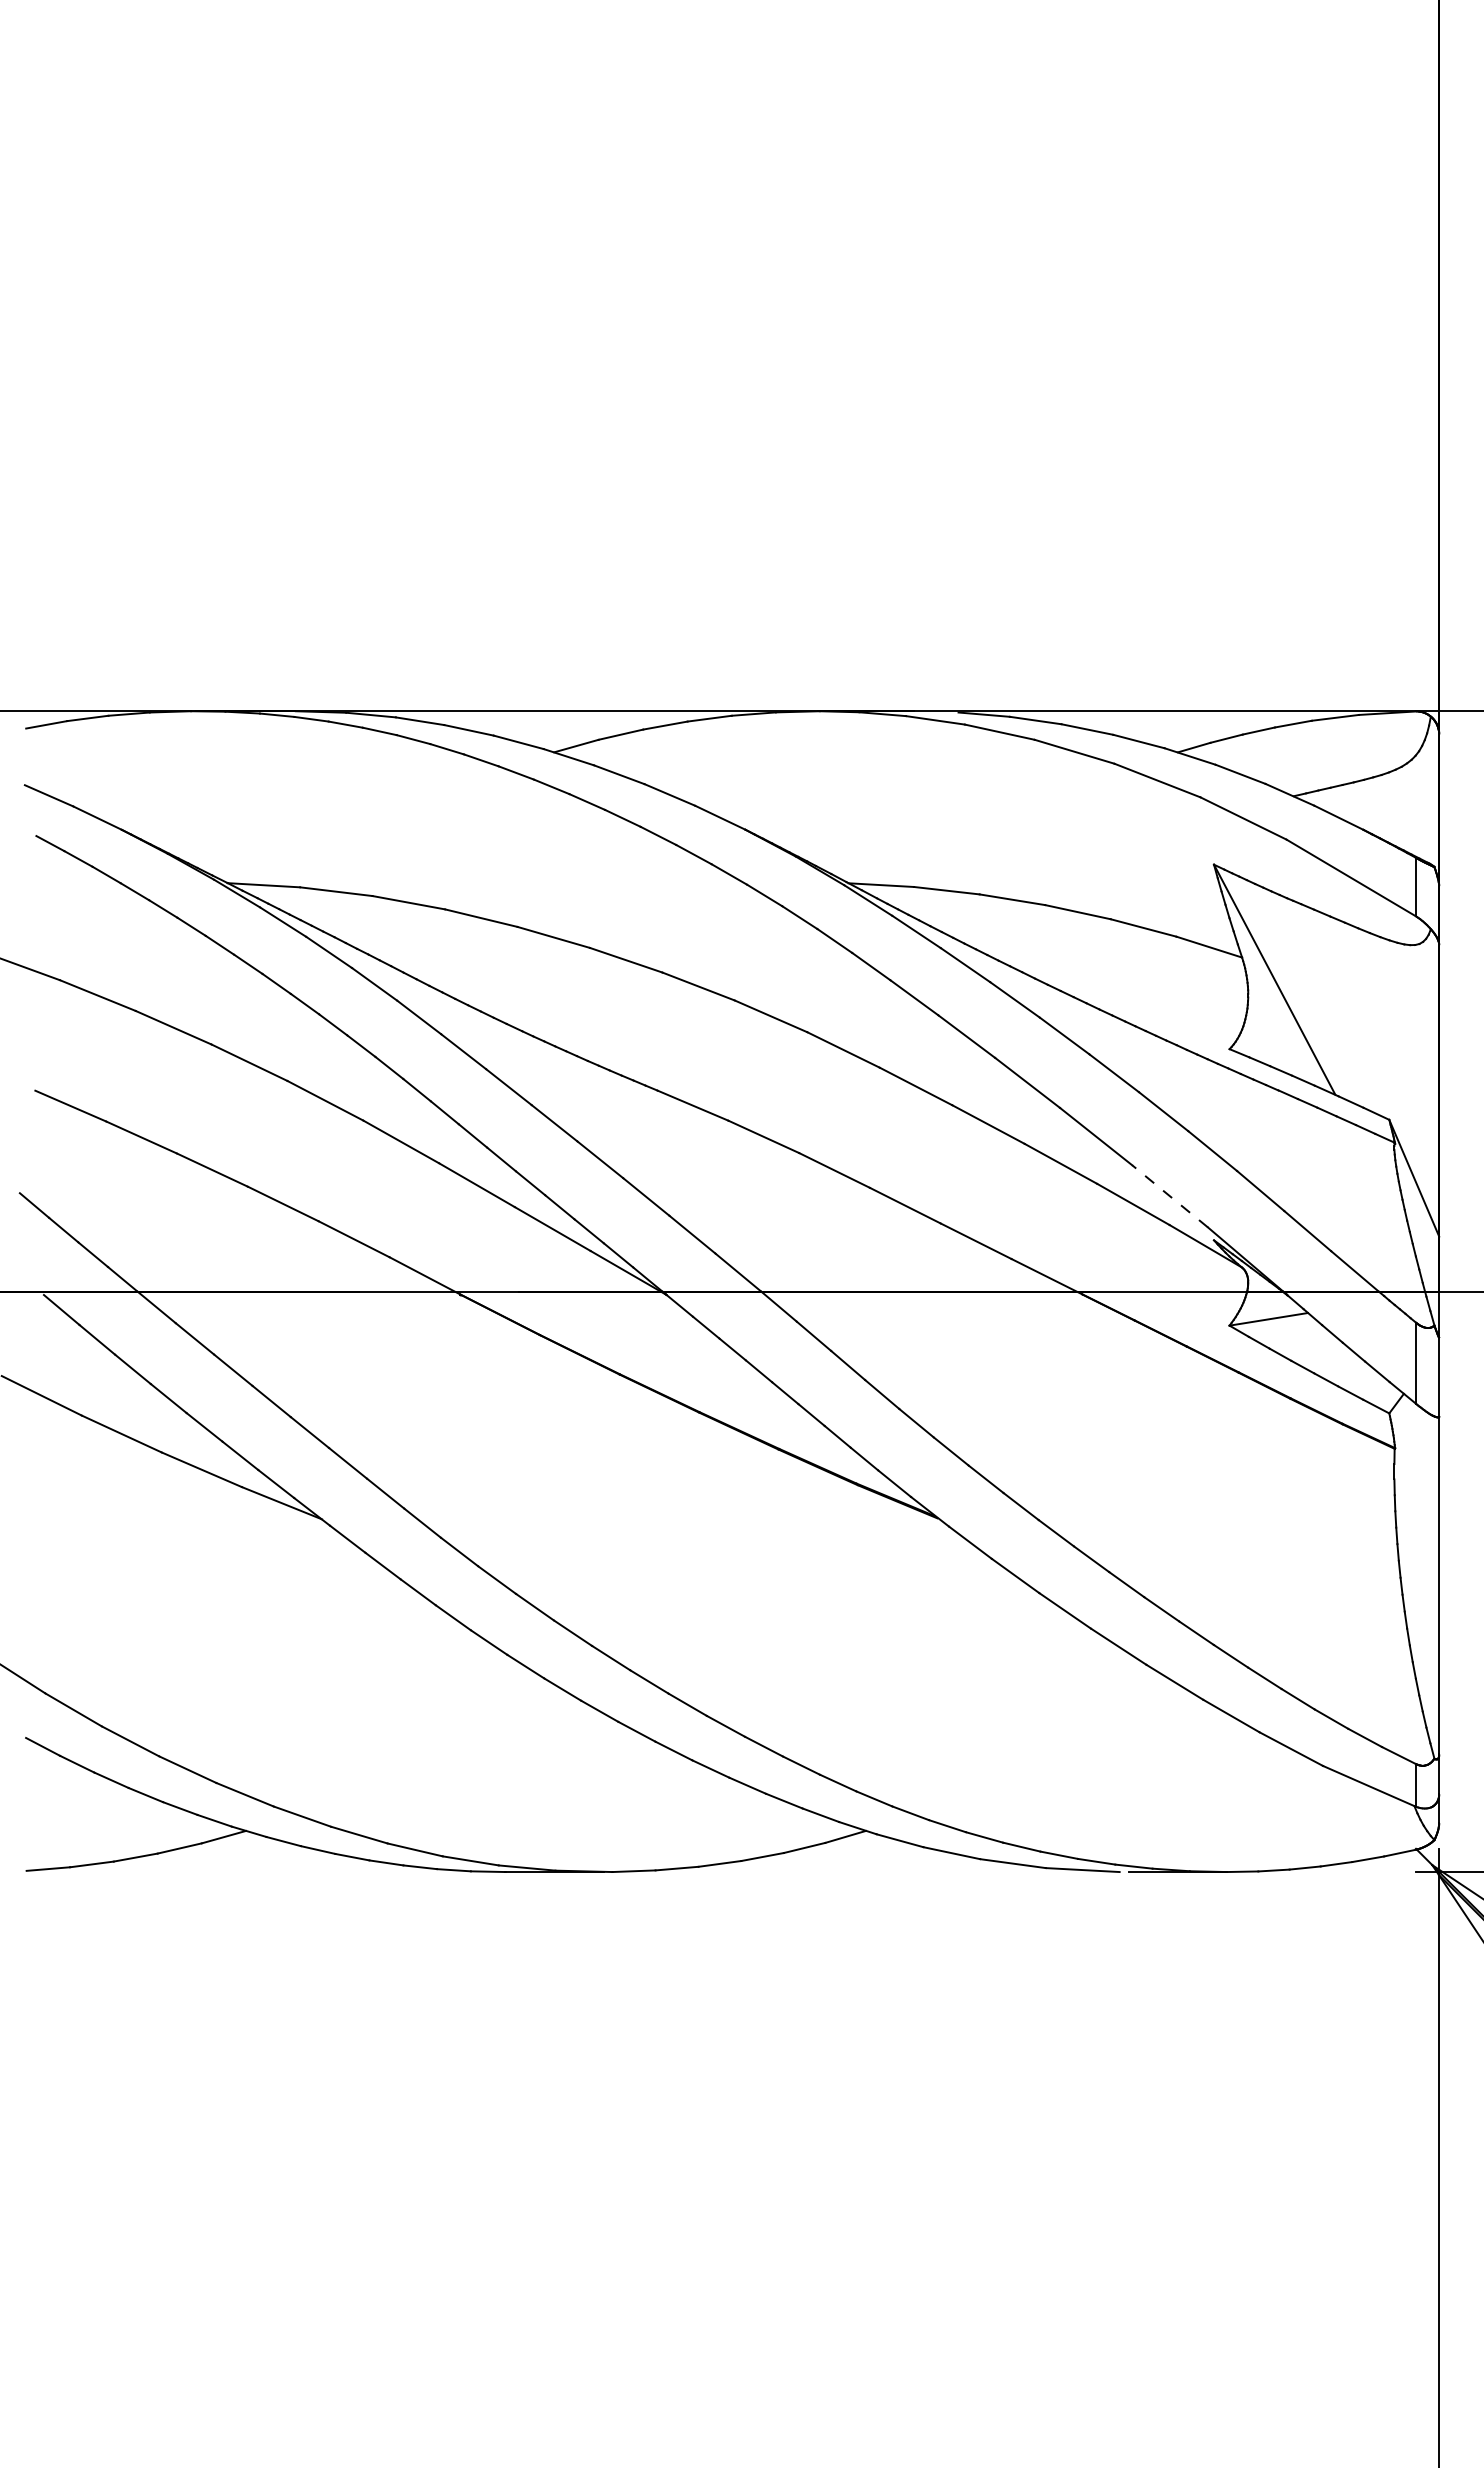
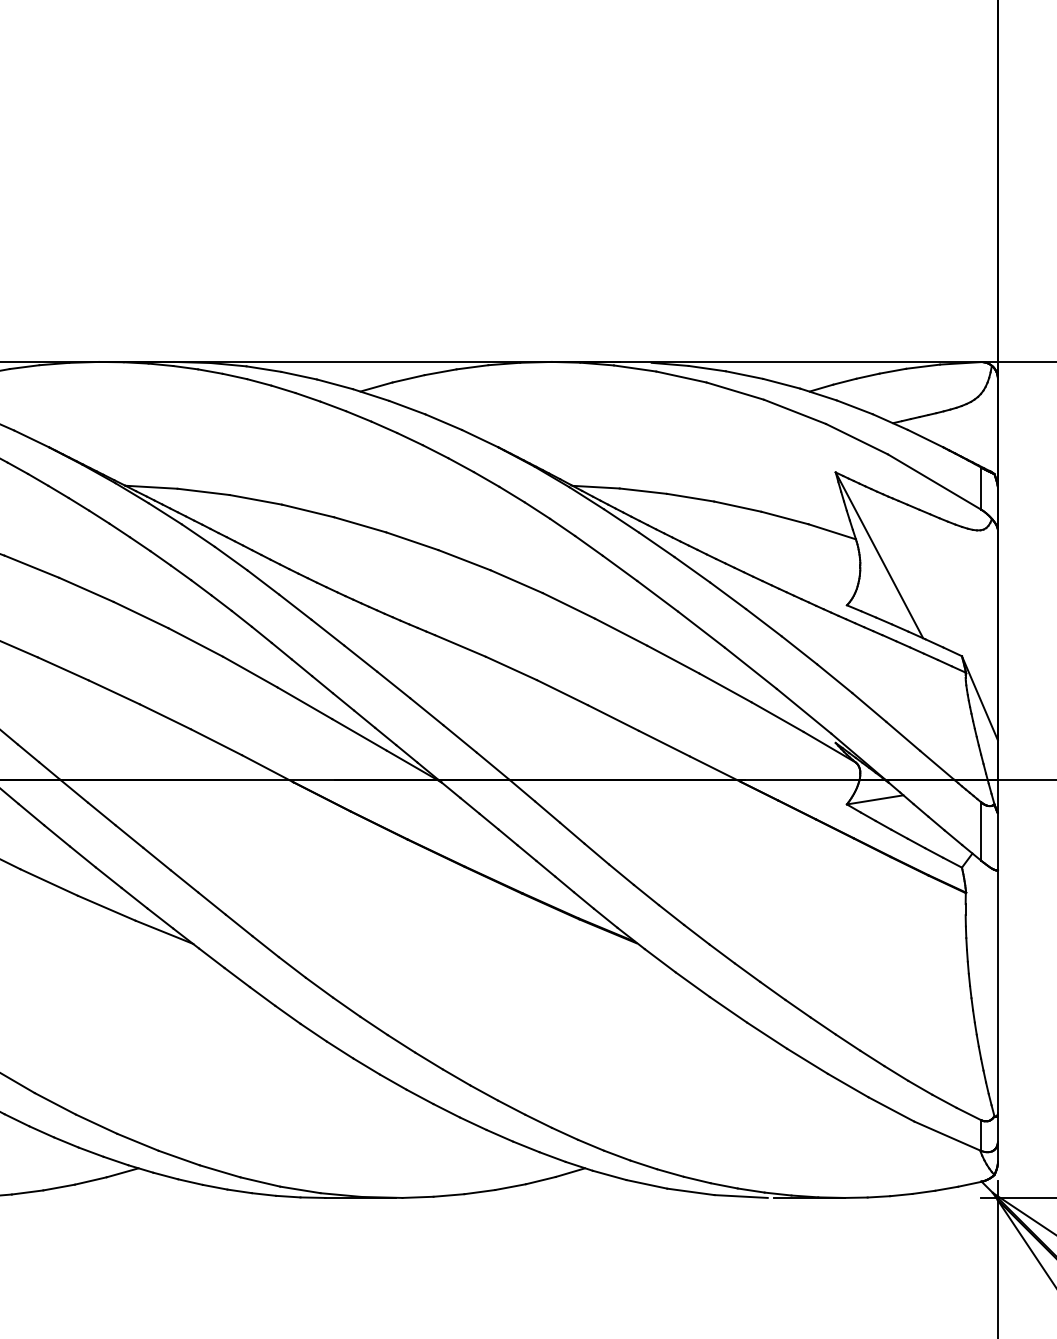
line: (1169, 1196) -> (803, 711), dashed -> solid

